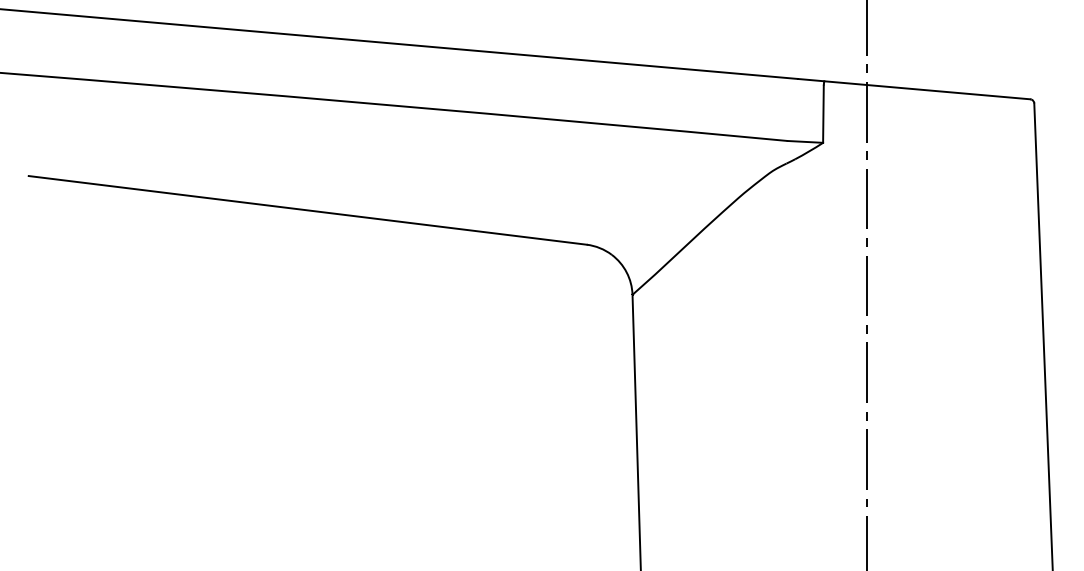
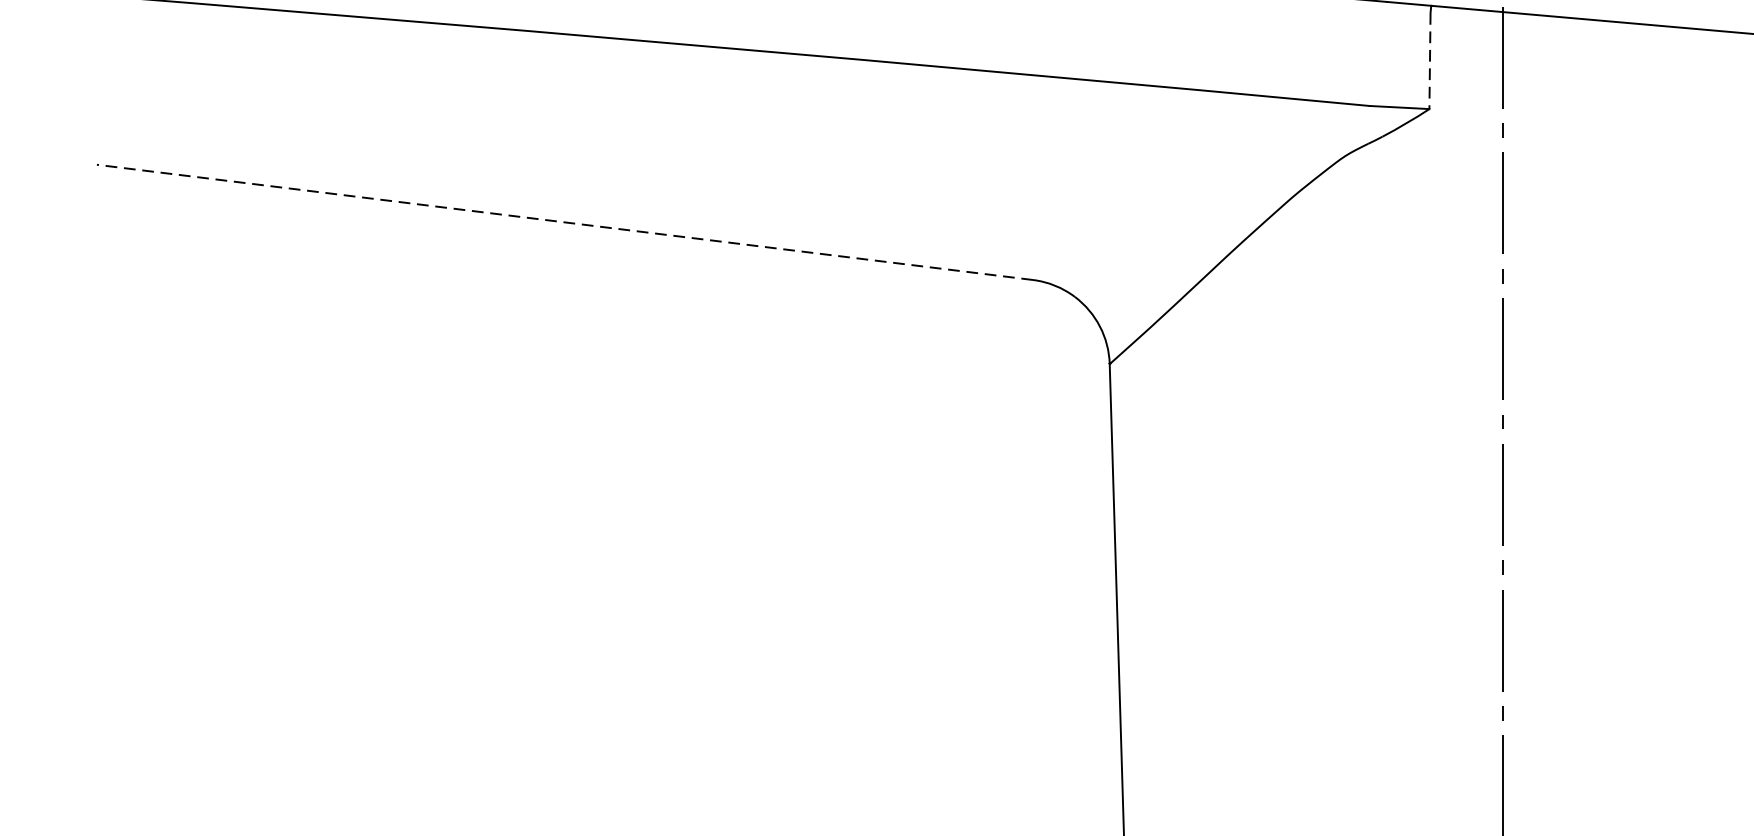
line: (823, 114) -> (1430, 61), solid -> dashed
line: (307, 210) -> (564, 222), solid -> dashed

